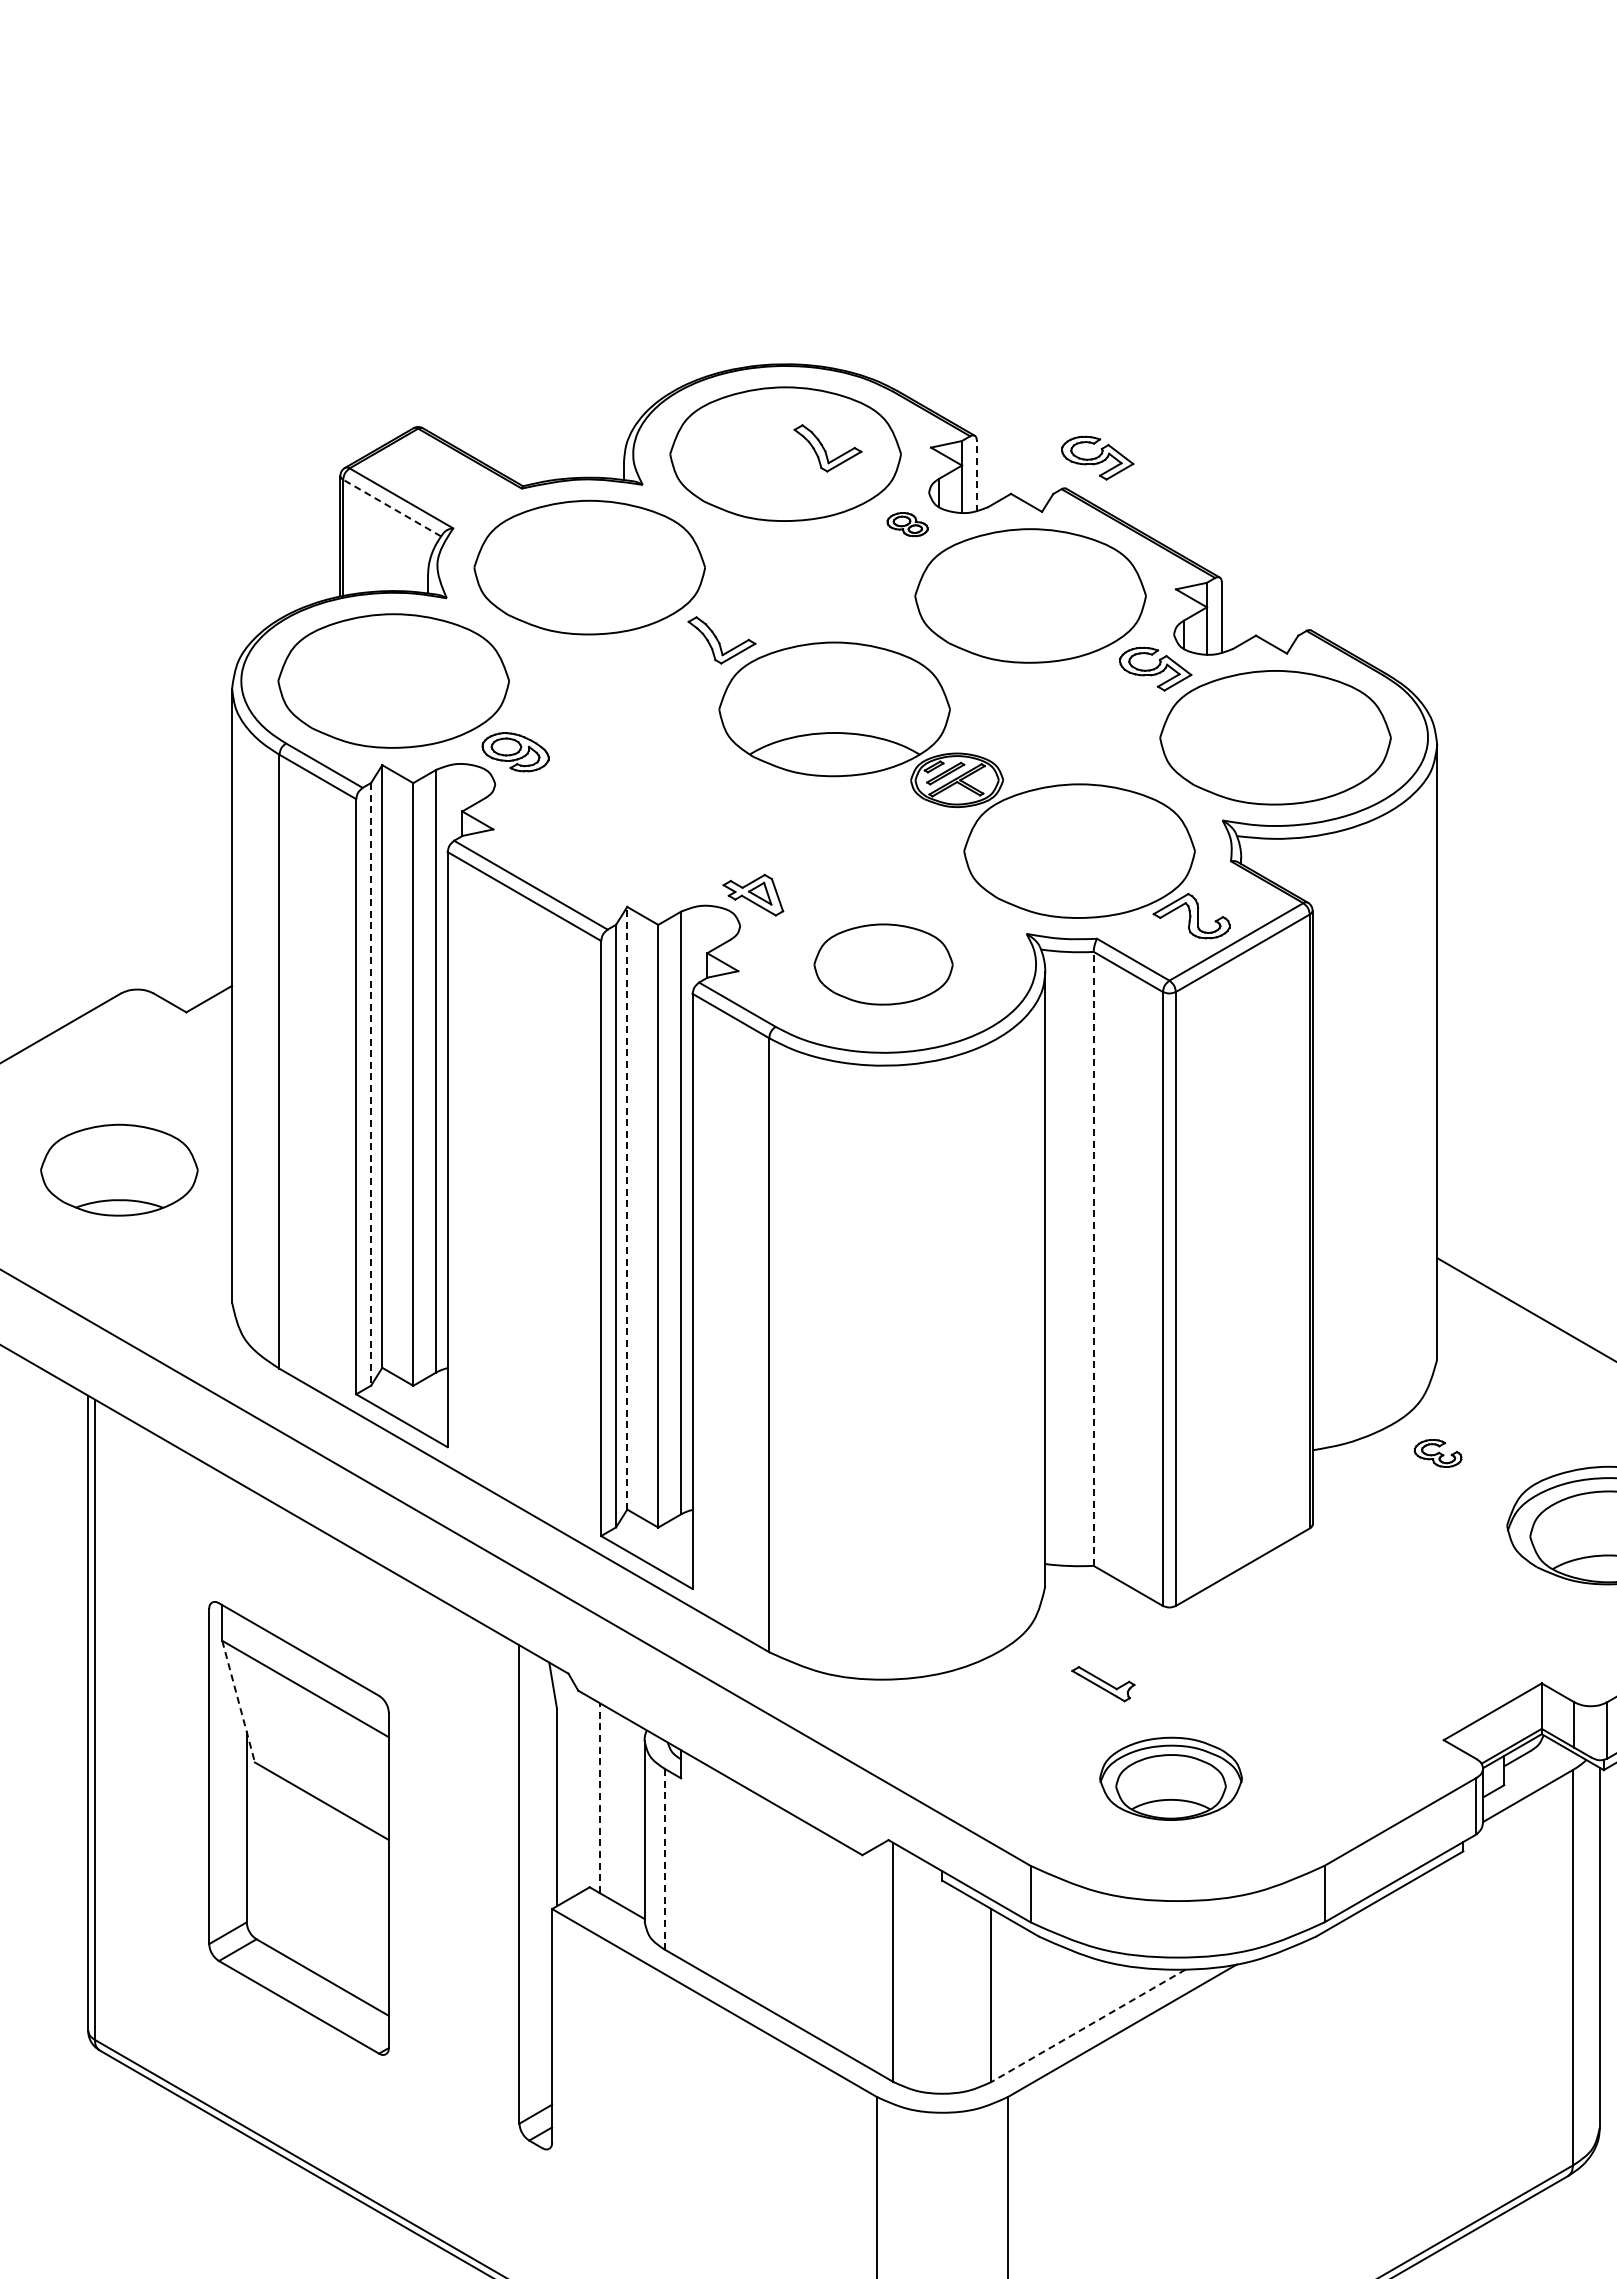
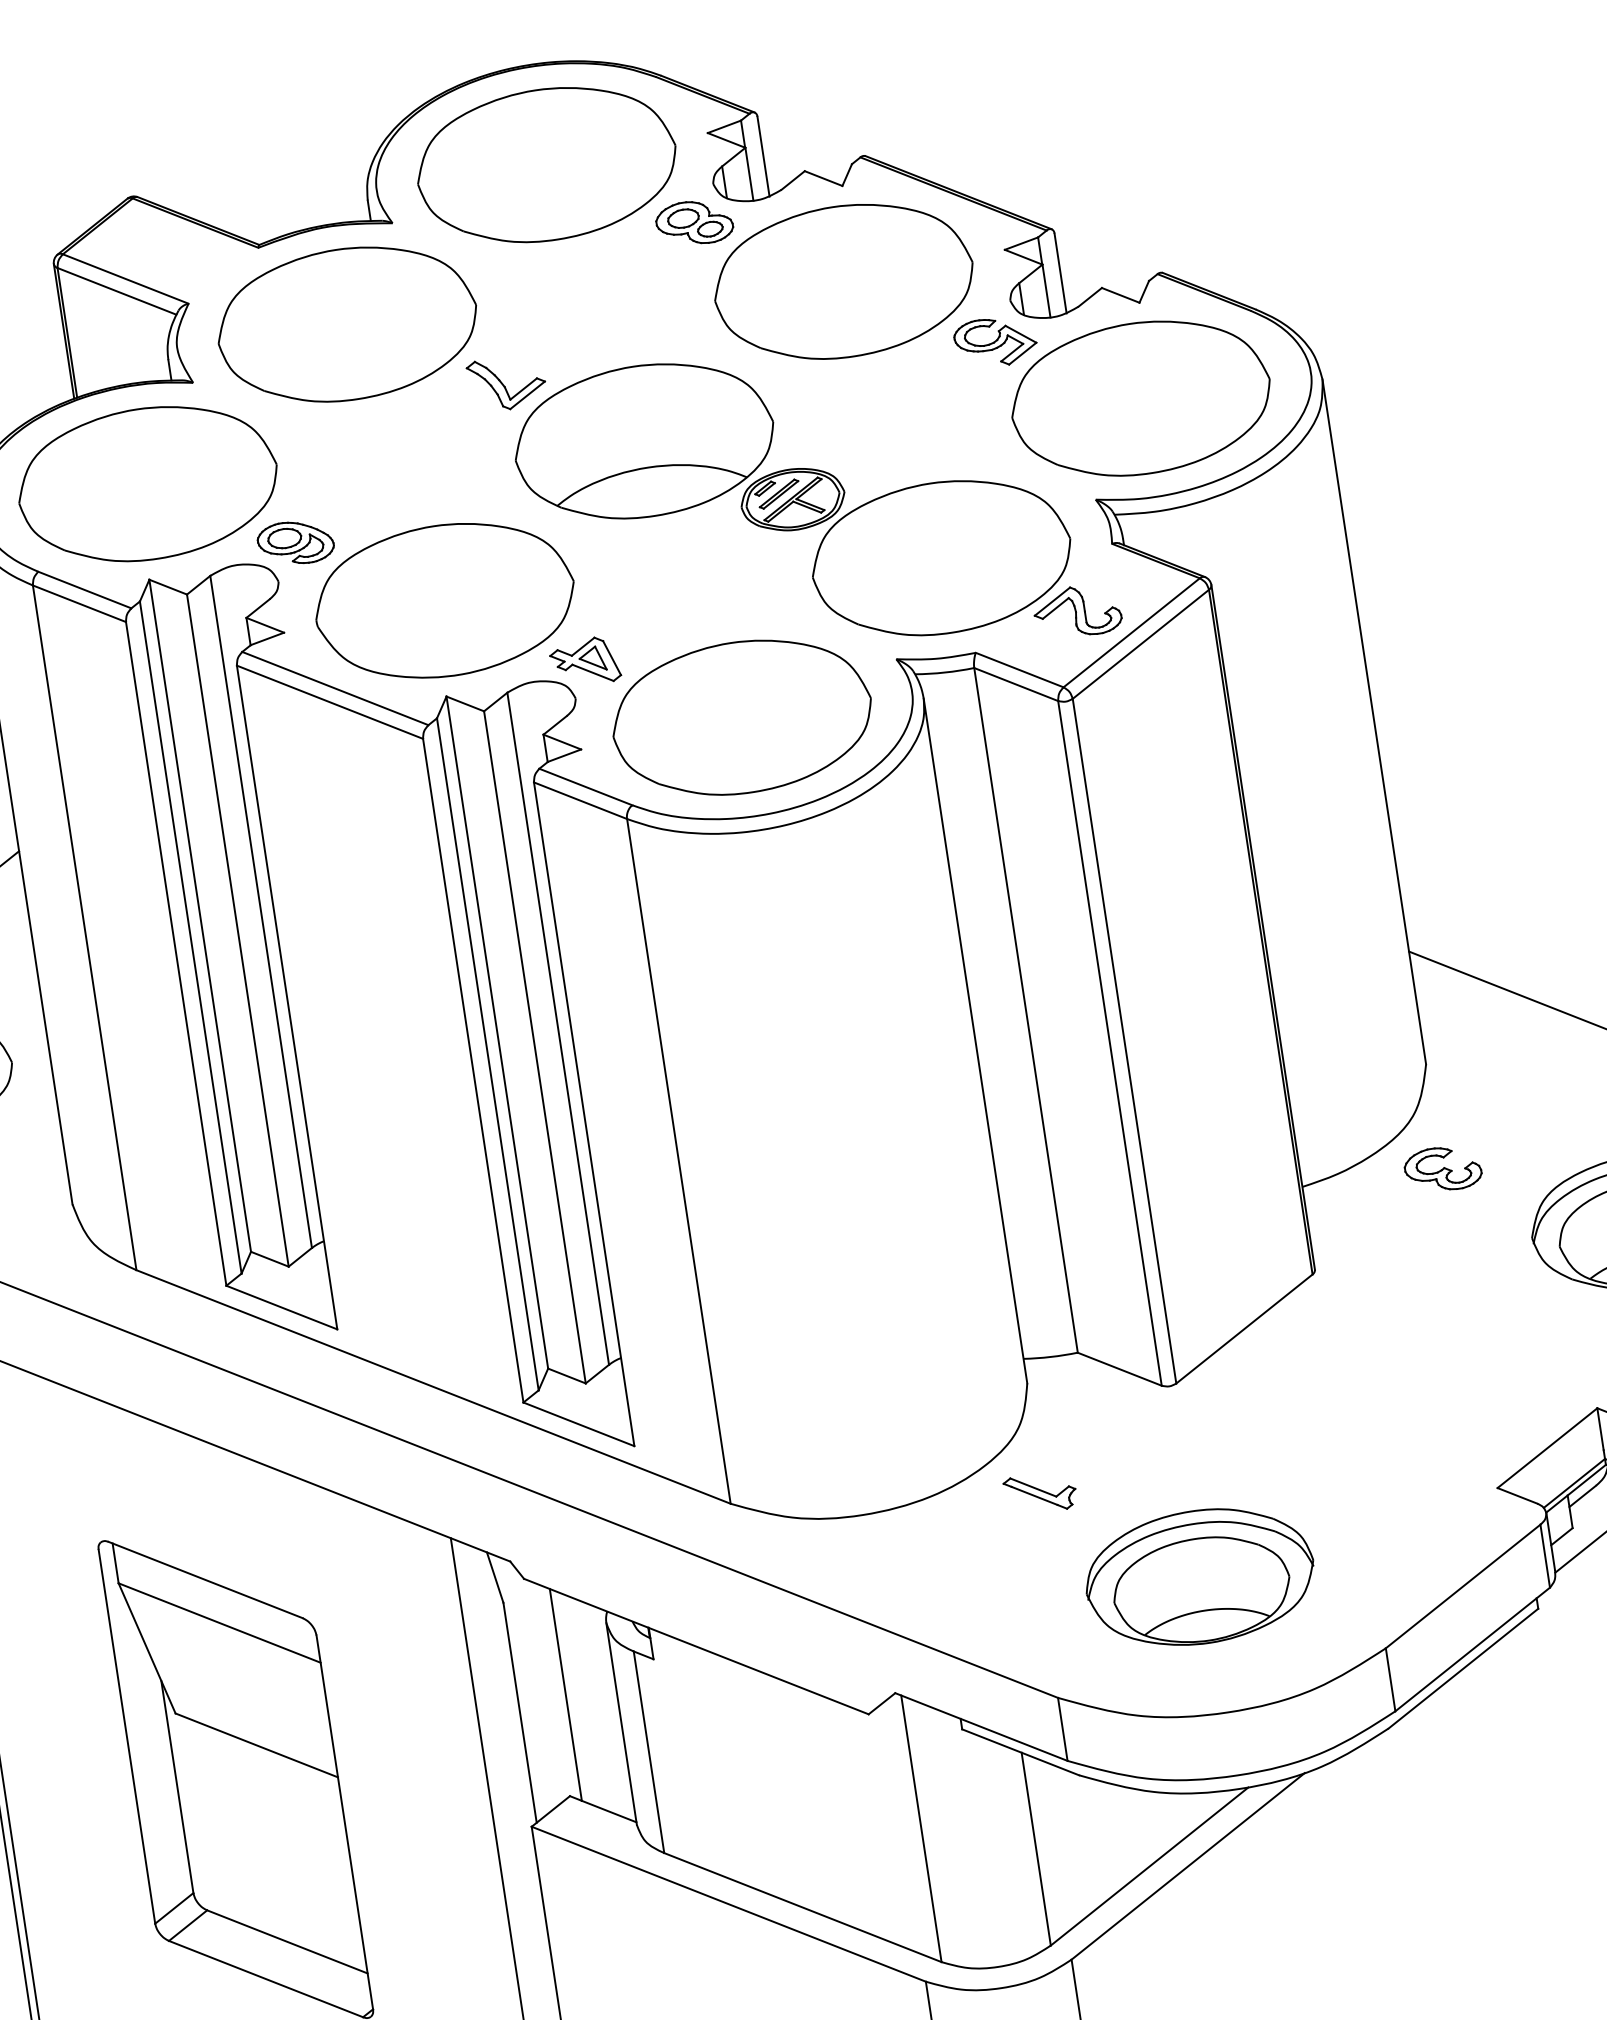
part: (827, 448) -> (592, 151), removed
part: (1097, 457) -> (895, 116), removed
line: (976, 475) -> (763, 156), dashed -> solid
line: (392, 508) -> (117, 291), dashed -> solid
part: (907, 524) -> (694, 222), size x1.67
part: (638, 822) -> (444, 600), added
part: (883, 964) -> (741, 717), size x1.67
line: (371, 1084) -> (191, 937), dashed -> solid
line: (627, 1207) -> (497, 1031), dashed -> solid
line: (1093, 1258) -> (1025, 1009), dashed -> solid
part: (1437, 1453) -> (1442, 1169), size x1.43
part: (1103, 1684) -> (1040, 1493), moved
line: (238, 1701) -> (146, 1648), dashed -> solid
part: (1170, 1778) -> (1199, 1576), size x1.43
line: (599, 1797) -> (565, 1694), dashed -> solid
line: (664, 1859) -> (648, 1752), dashed -> solid
line: (1088, 2026) -> (1149, 1867), dashed -> solid

